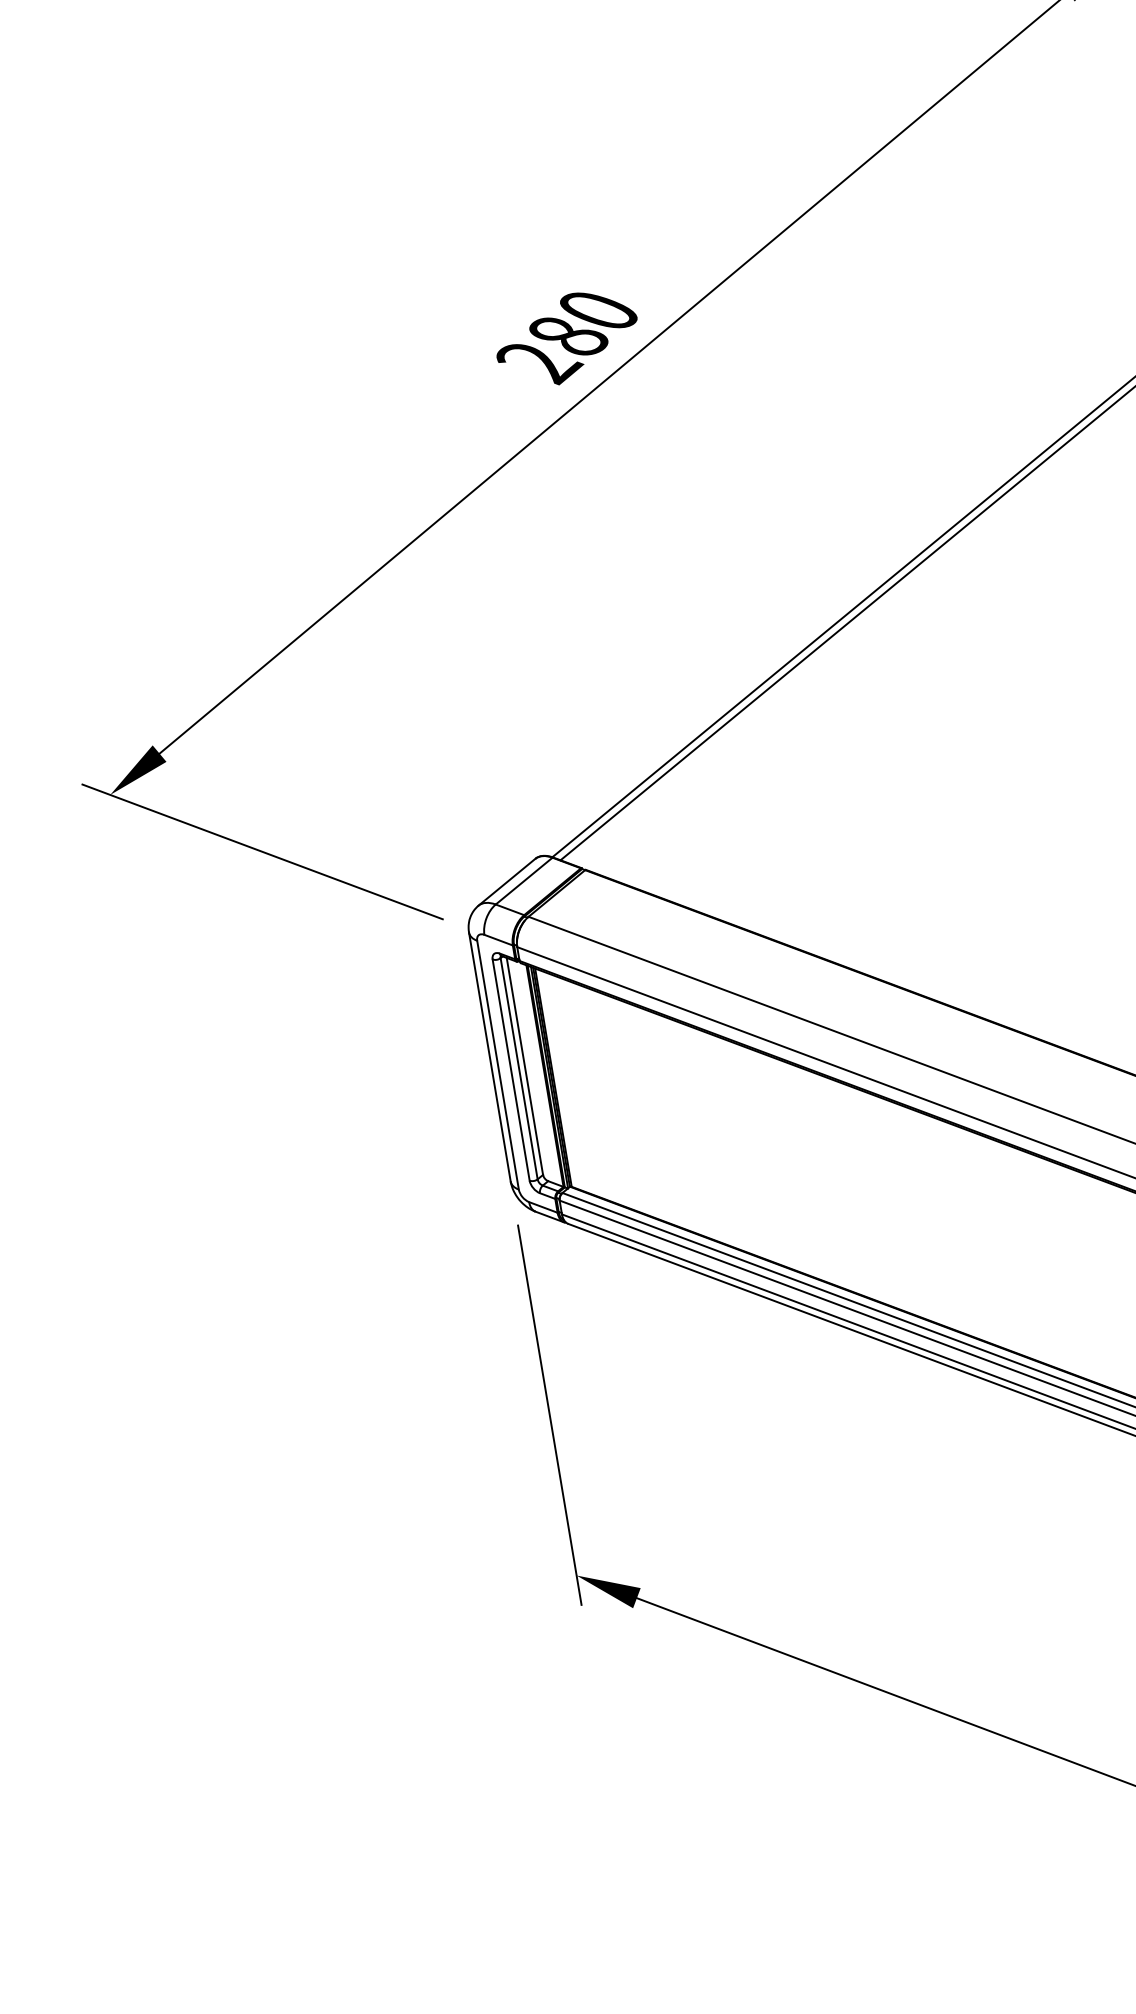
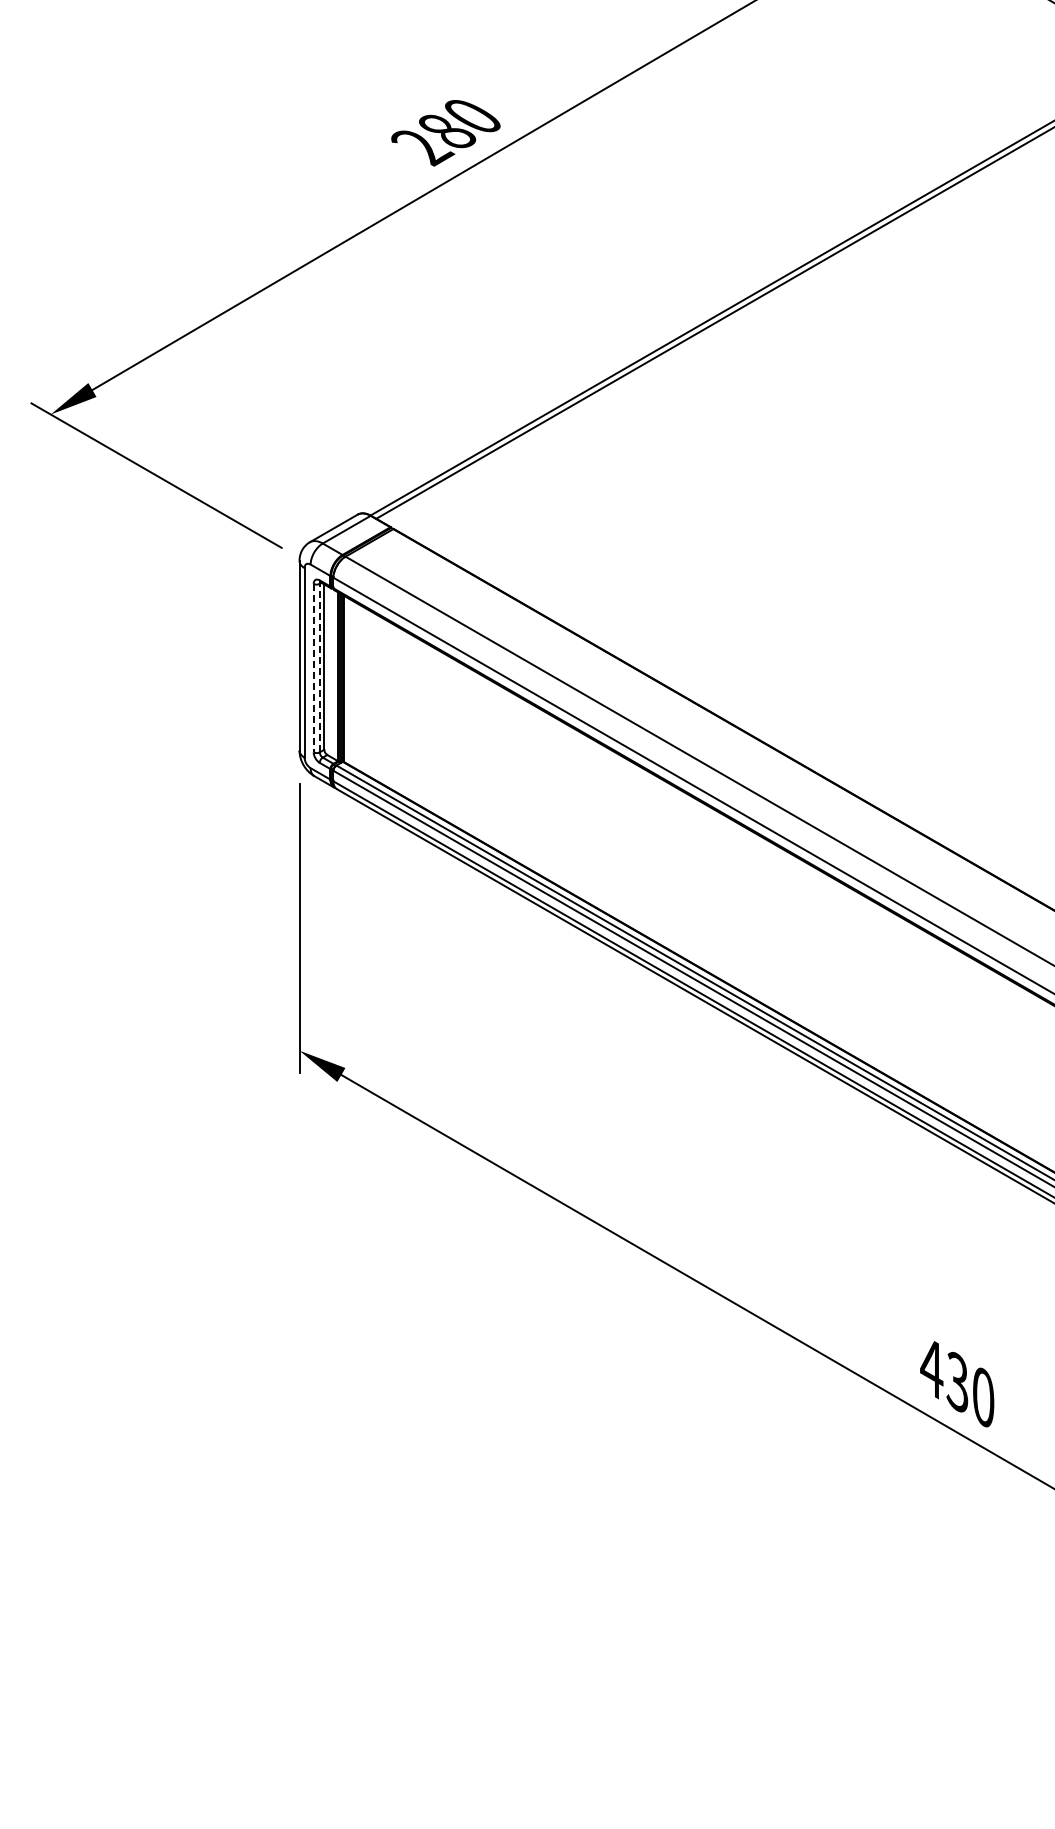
line: (518, 1068) -> (319, 667), solid -> dashed
line: (510, 1070) -> (313, 668), solid -> dashed

